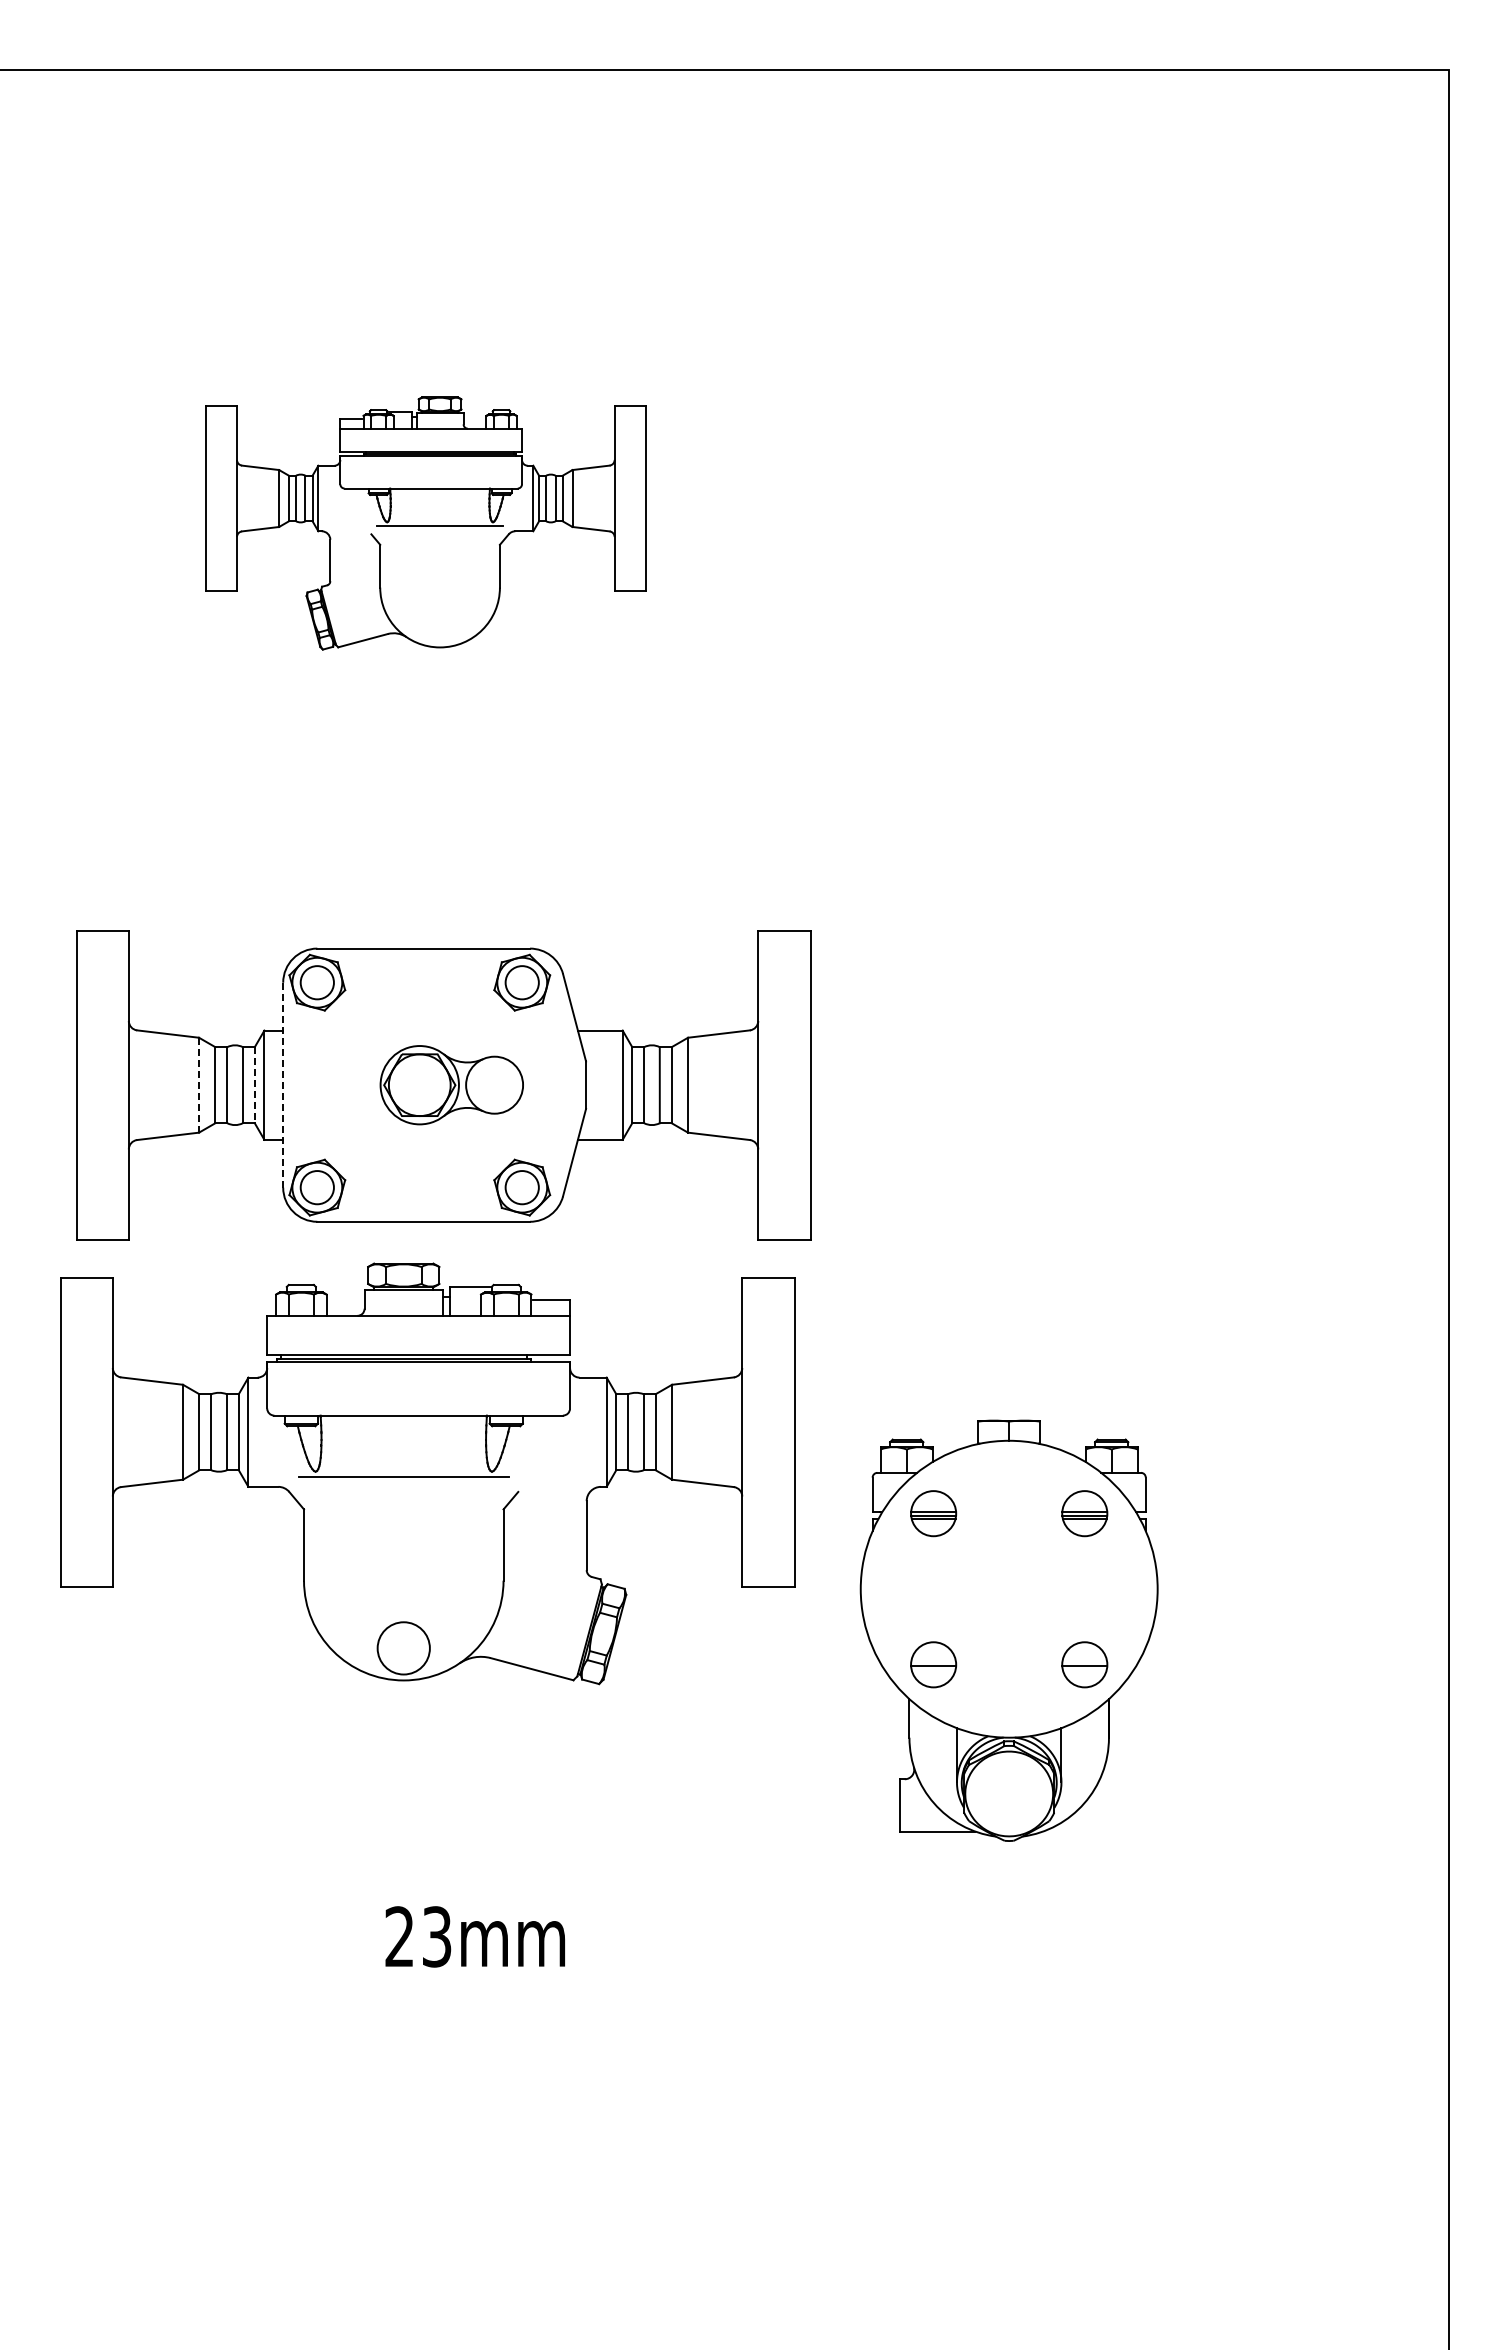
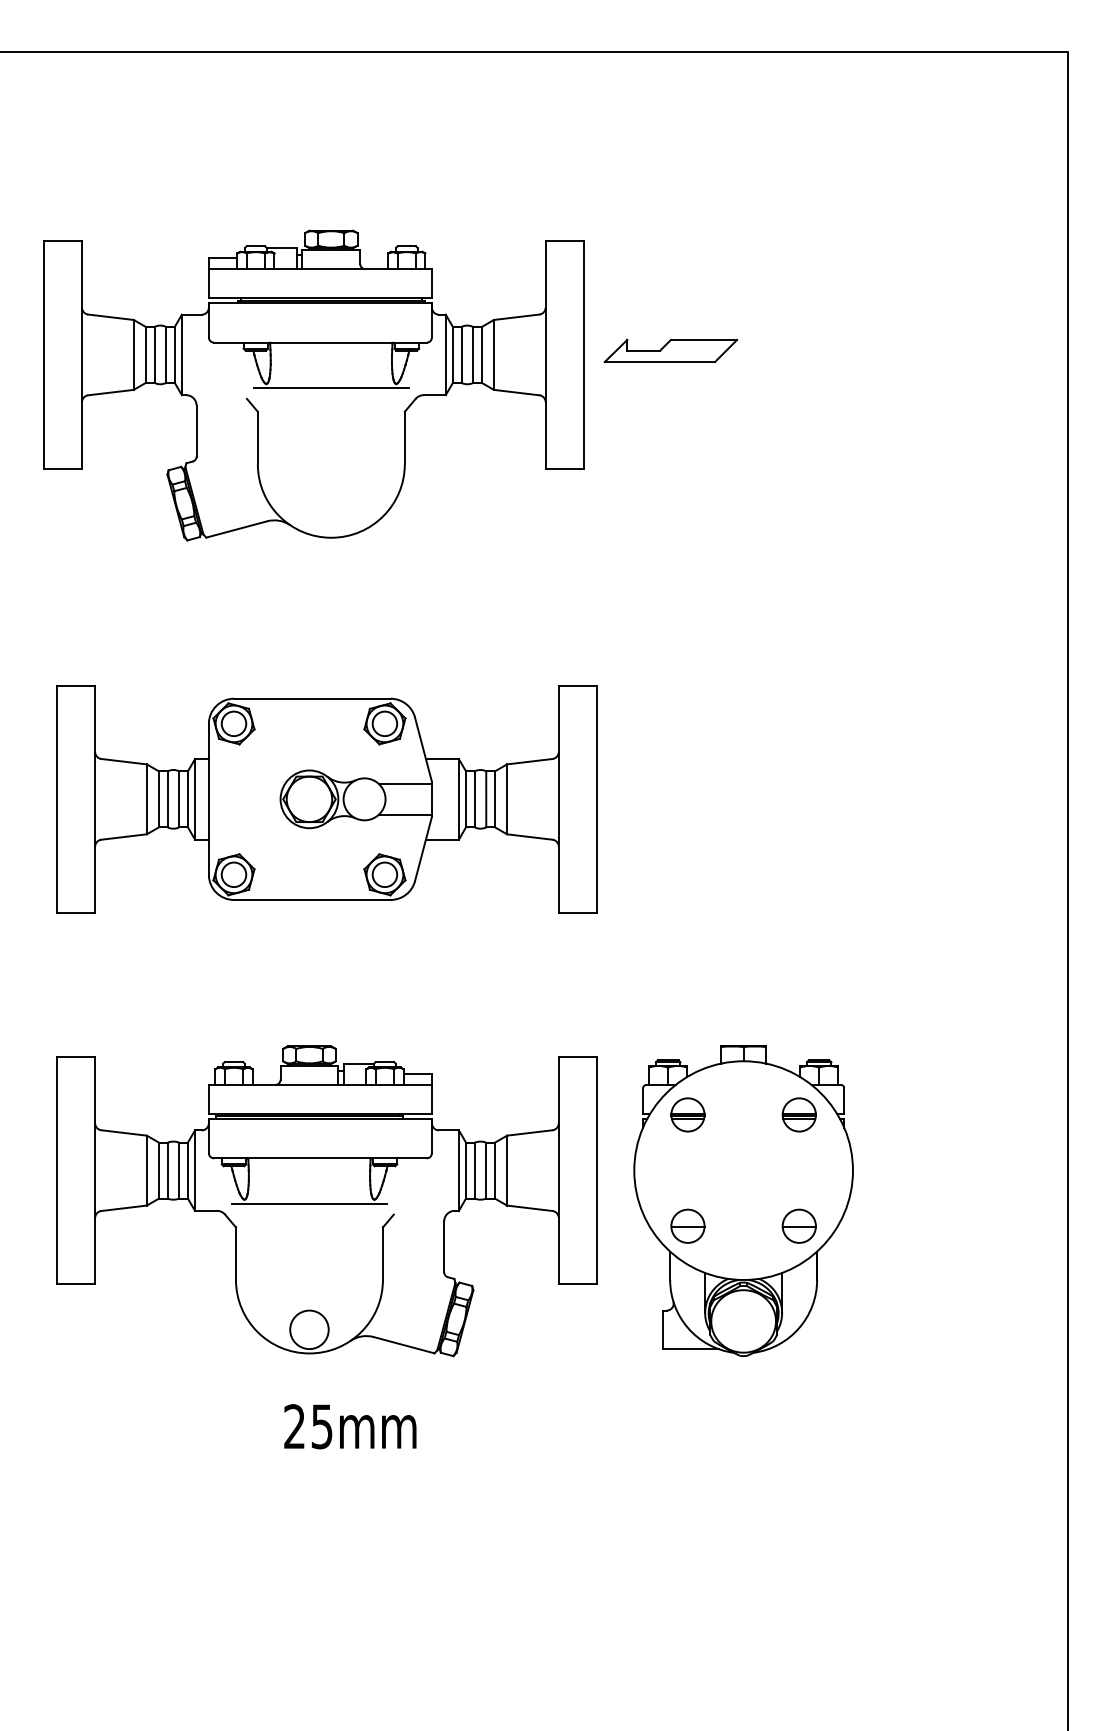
part: (910, 476) -> (670, 350), added
part: (425, 523) -> (313, 385), size x1.67
line: (550, 1064) -> (405, 784), added
line: (283, 1084) -> (209, 798), dashed -> solid
line: (199, 1085) -> (147, 799), dashed -> solid
line: (254, 1085) -> (187, 799), dashed -> solid
line: (550, 1105) -> (405, 814), added
part: (427, 1473) -> (326, 1201), moved
text: (437, 1936) -> (322, 1426), 23mm -> 25mm

